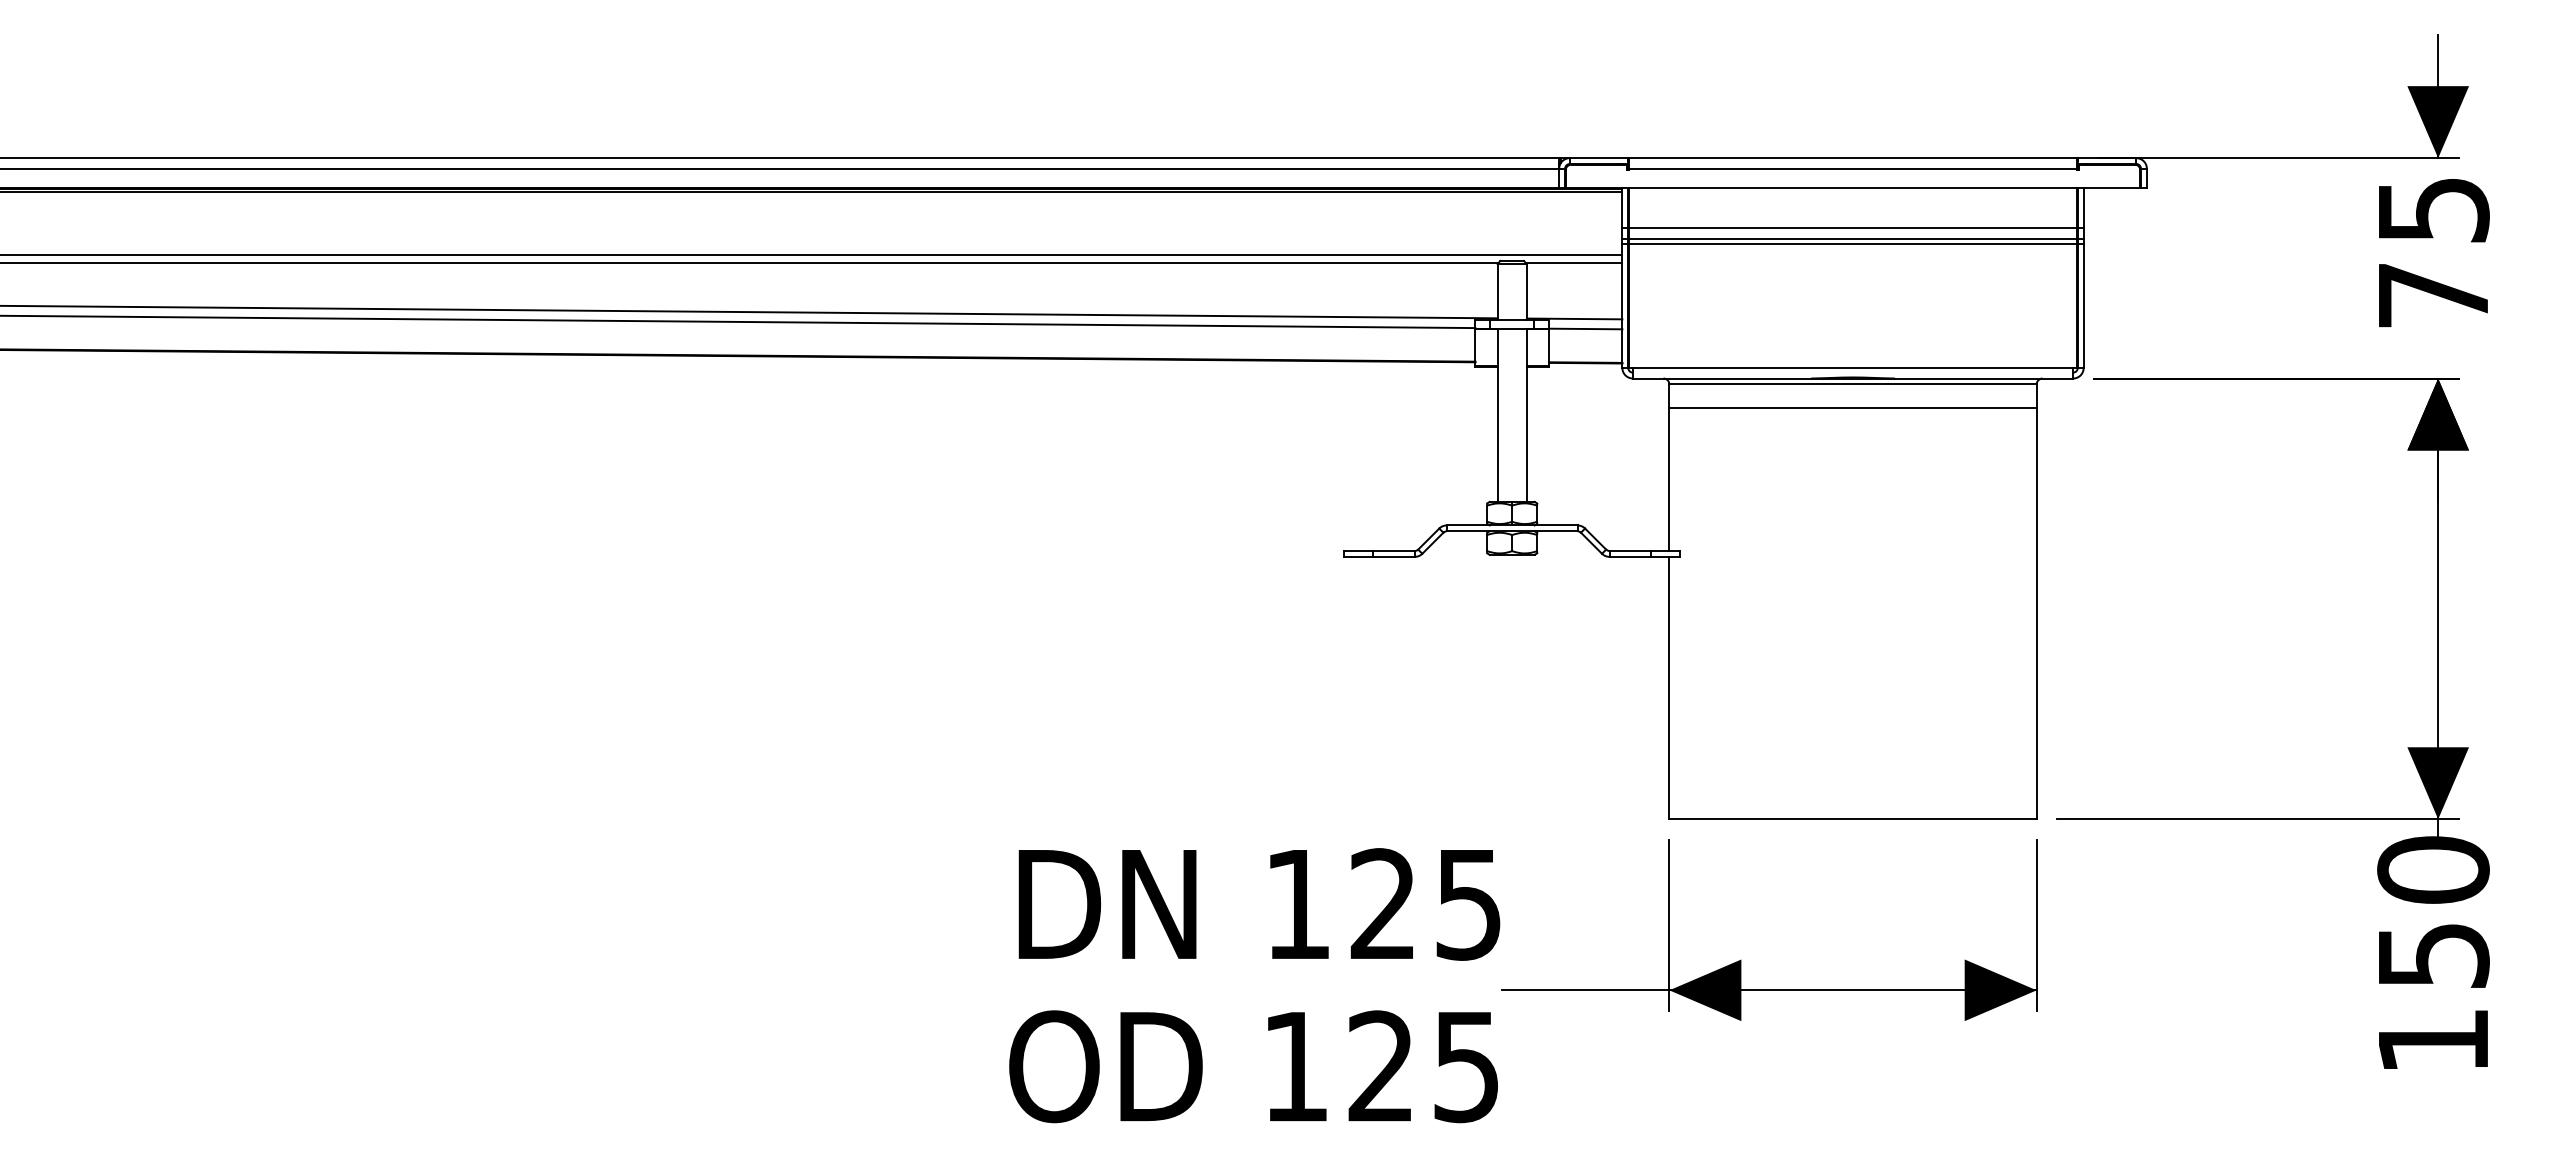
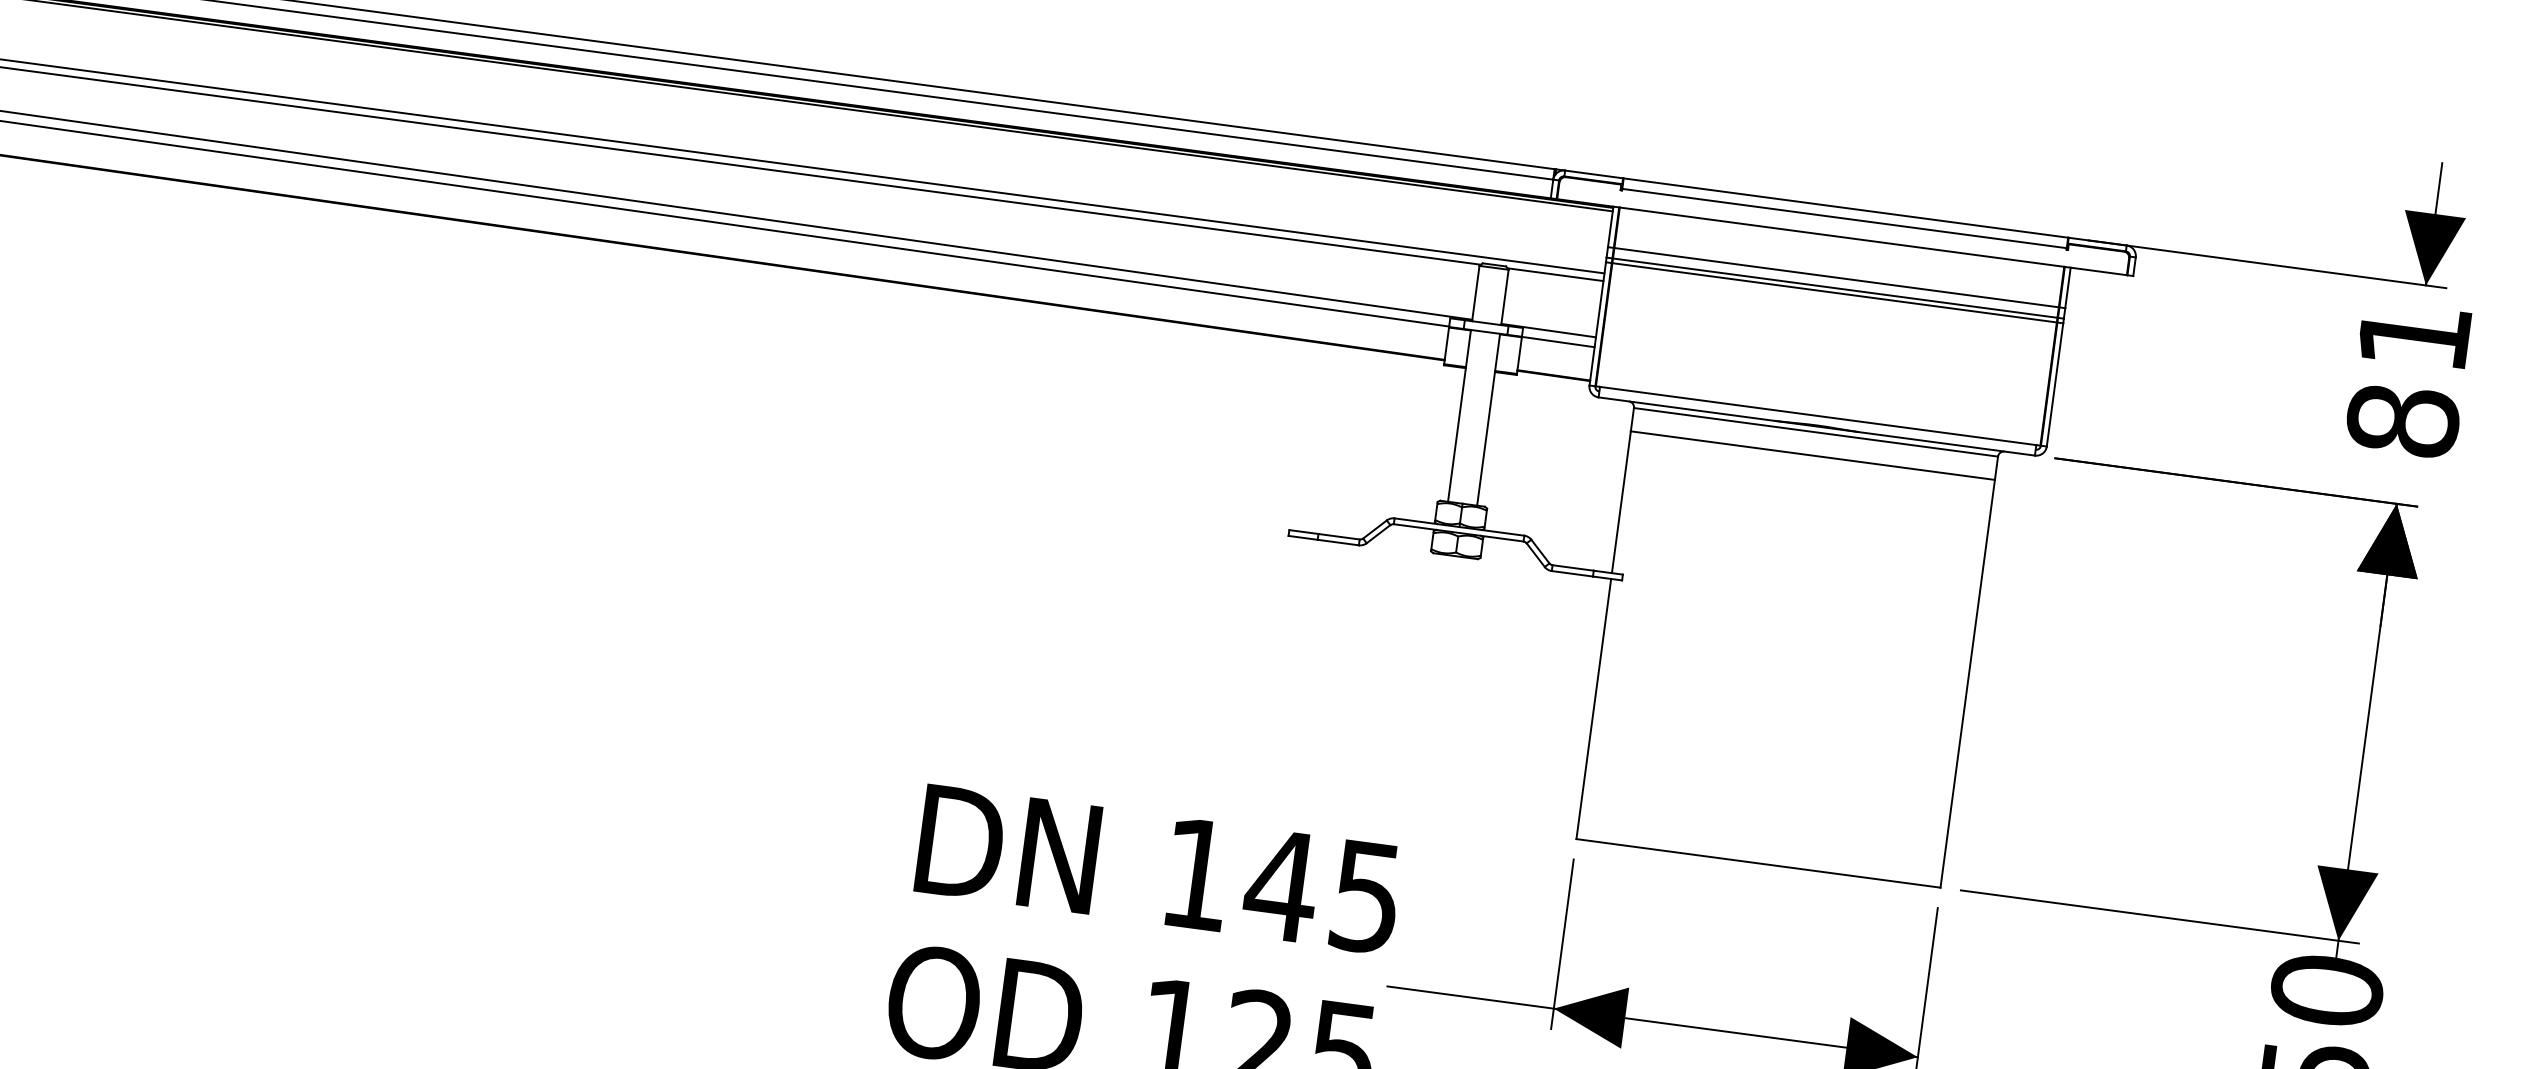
text: (2433, 253) -> (2408, 379), 75 -> 81
text: (1382, 903) -> (1280, 884), 125 -> 145

